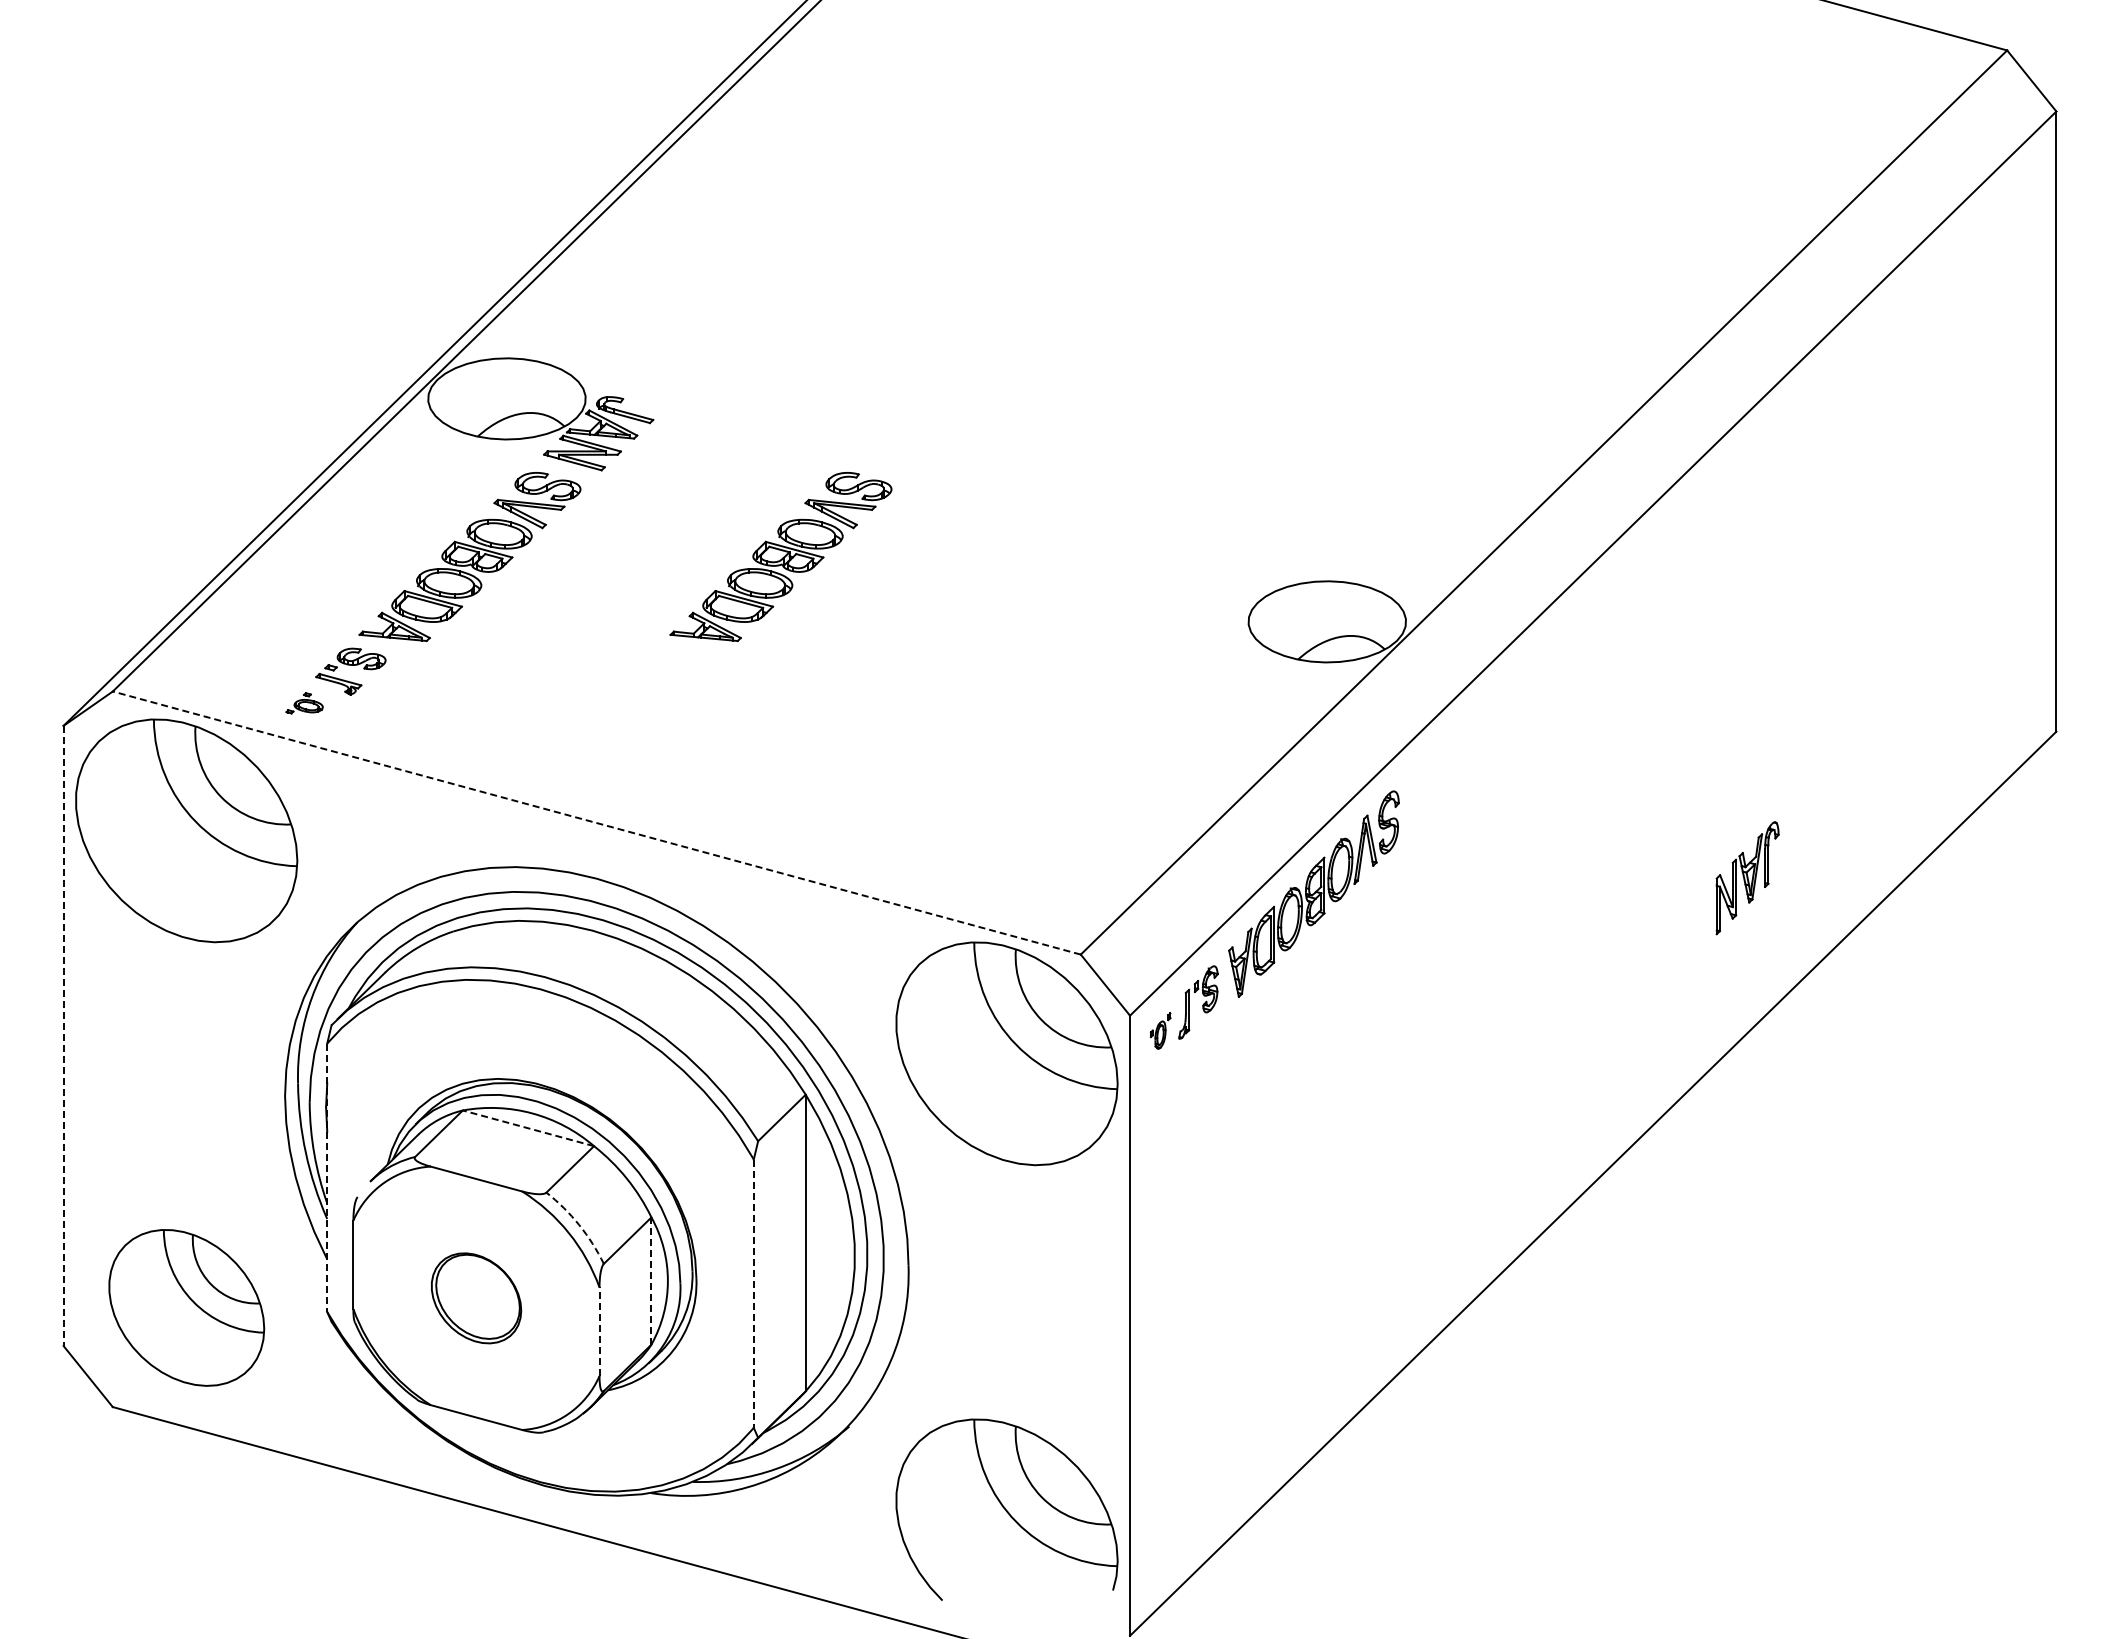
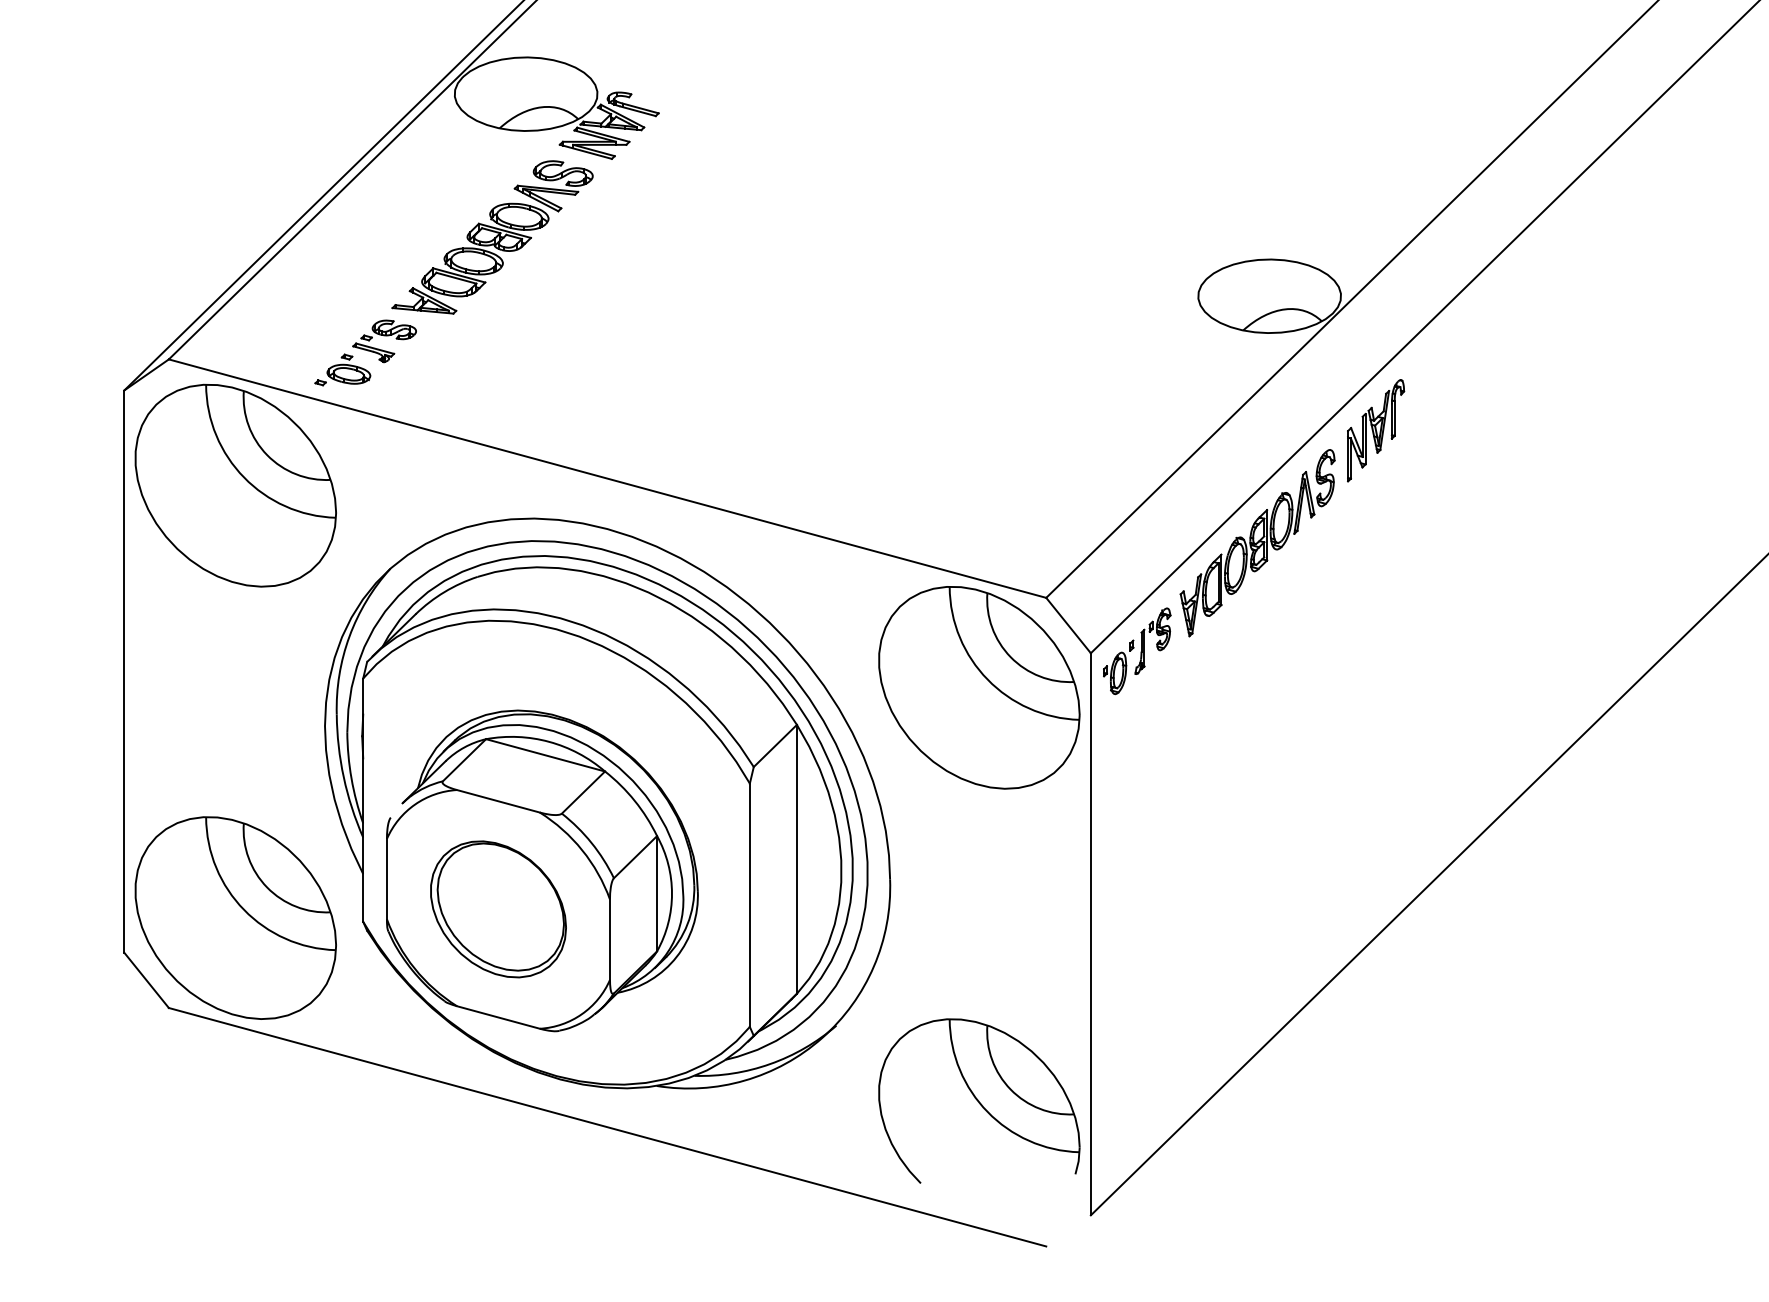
part: (780, 557) -> (774, 237), removed
part: (304, 703) -> (342, 370), size x1.67
line: (596, 823) -> (607, 479), dashed -> solid
part: (1747, 878) -> (1375, 431), moved
part: (1160, 1030) -> (1118, 666), size x1.67
line: (63, 1036) -> (124, 672), dashed -> solid
line: (527, 1128) -> (544, 755), dashed -> solid
line: (327, 1178) -> (363, 800), dashed -> solid
arc: (579, 1225) -> (591, 843), dashed -> solid
line: (651, 1281) -> (657, 894), dashed -> solid
line: (753, 1294) -> (749, 905), dashed -> solid
part: (476, 1298) -> (498, 909), size x1.67
part: (186, 1307) -> (235, 917), size x1.43
line: (599, 1331) -> (609, 939), dashed -> solid

